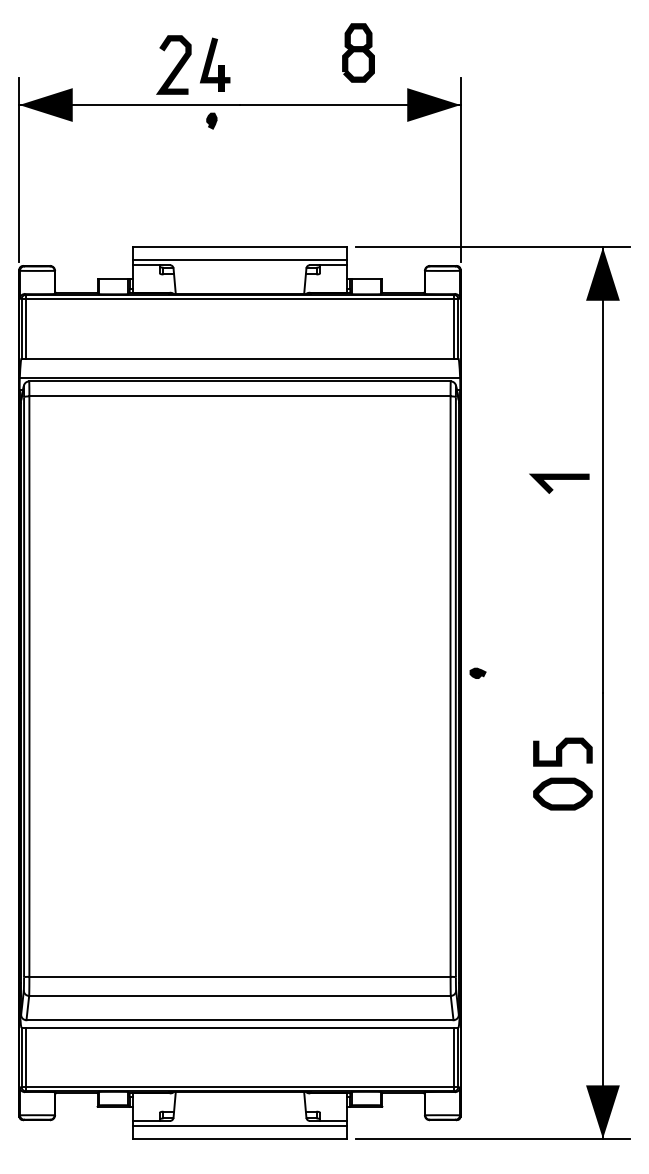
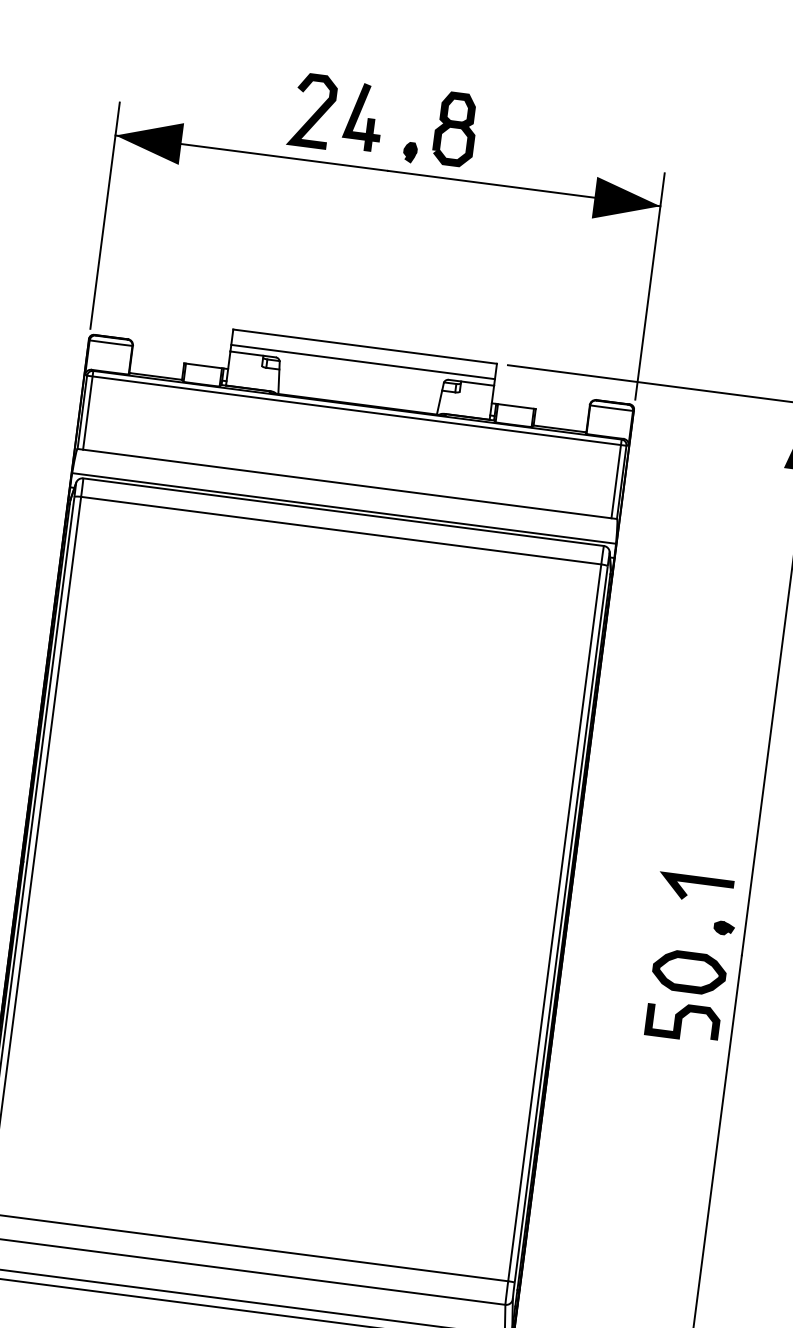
part: (358, 52) -> (455, 128), moved
part: (211, 120) -> (409, 151), moved
line: (559, 479) -> (696, 883), moved
part: (477, 672) -> (723, 927), moved
part: (562, 793) -> (688, 971), moved

